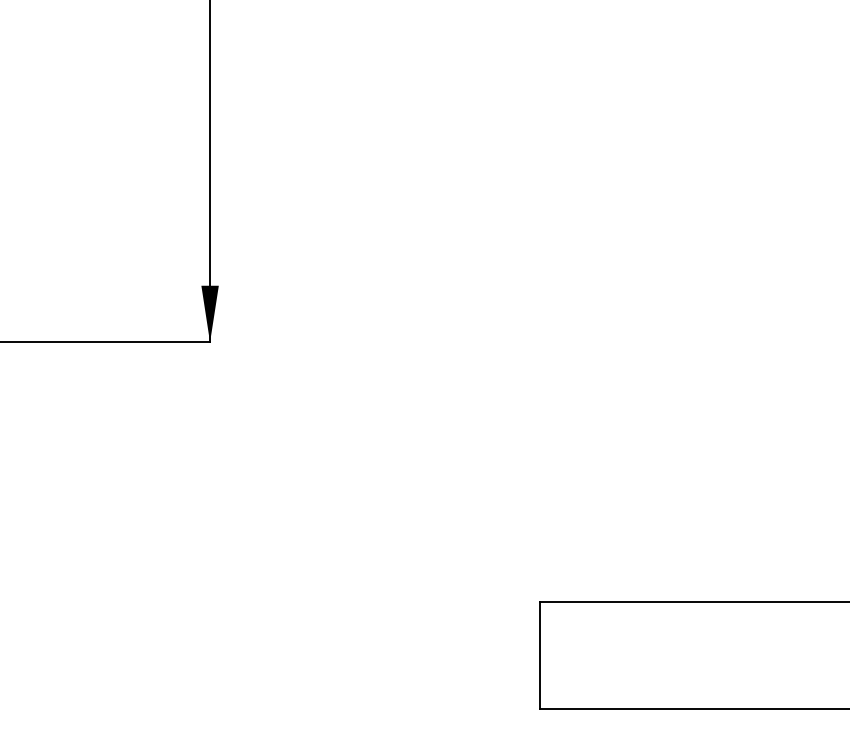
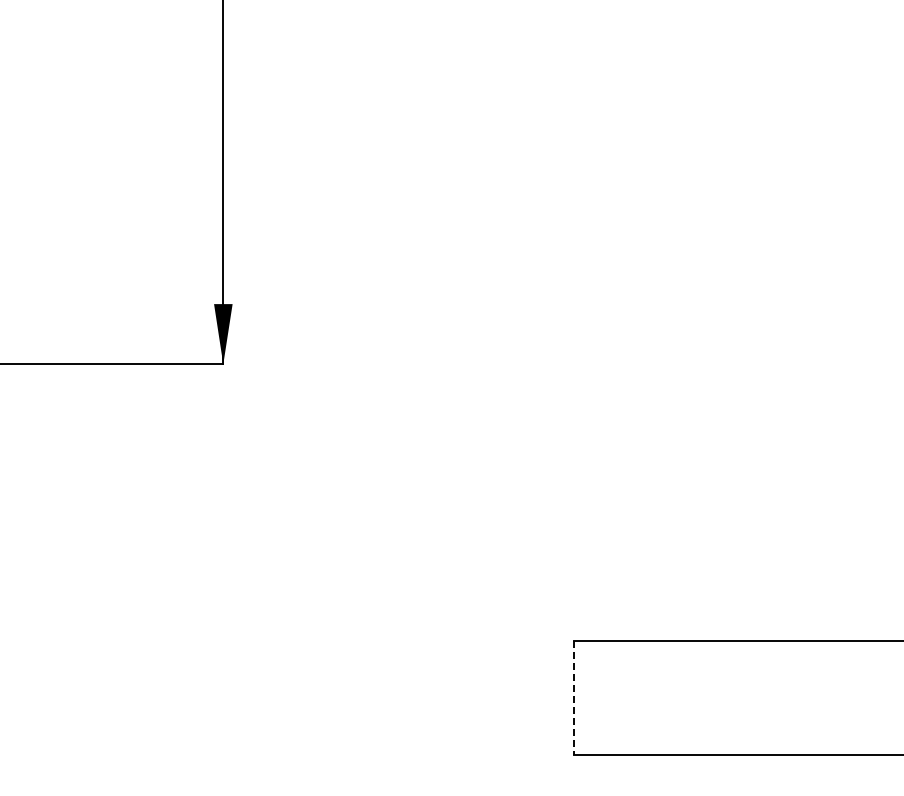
line: (540, 655) -> (574, 697), solid -> dashed

